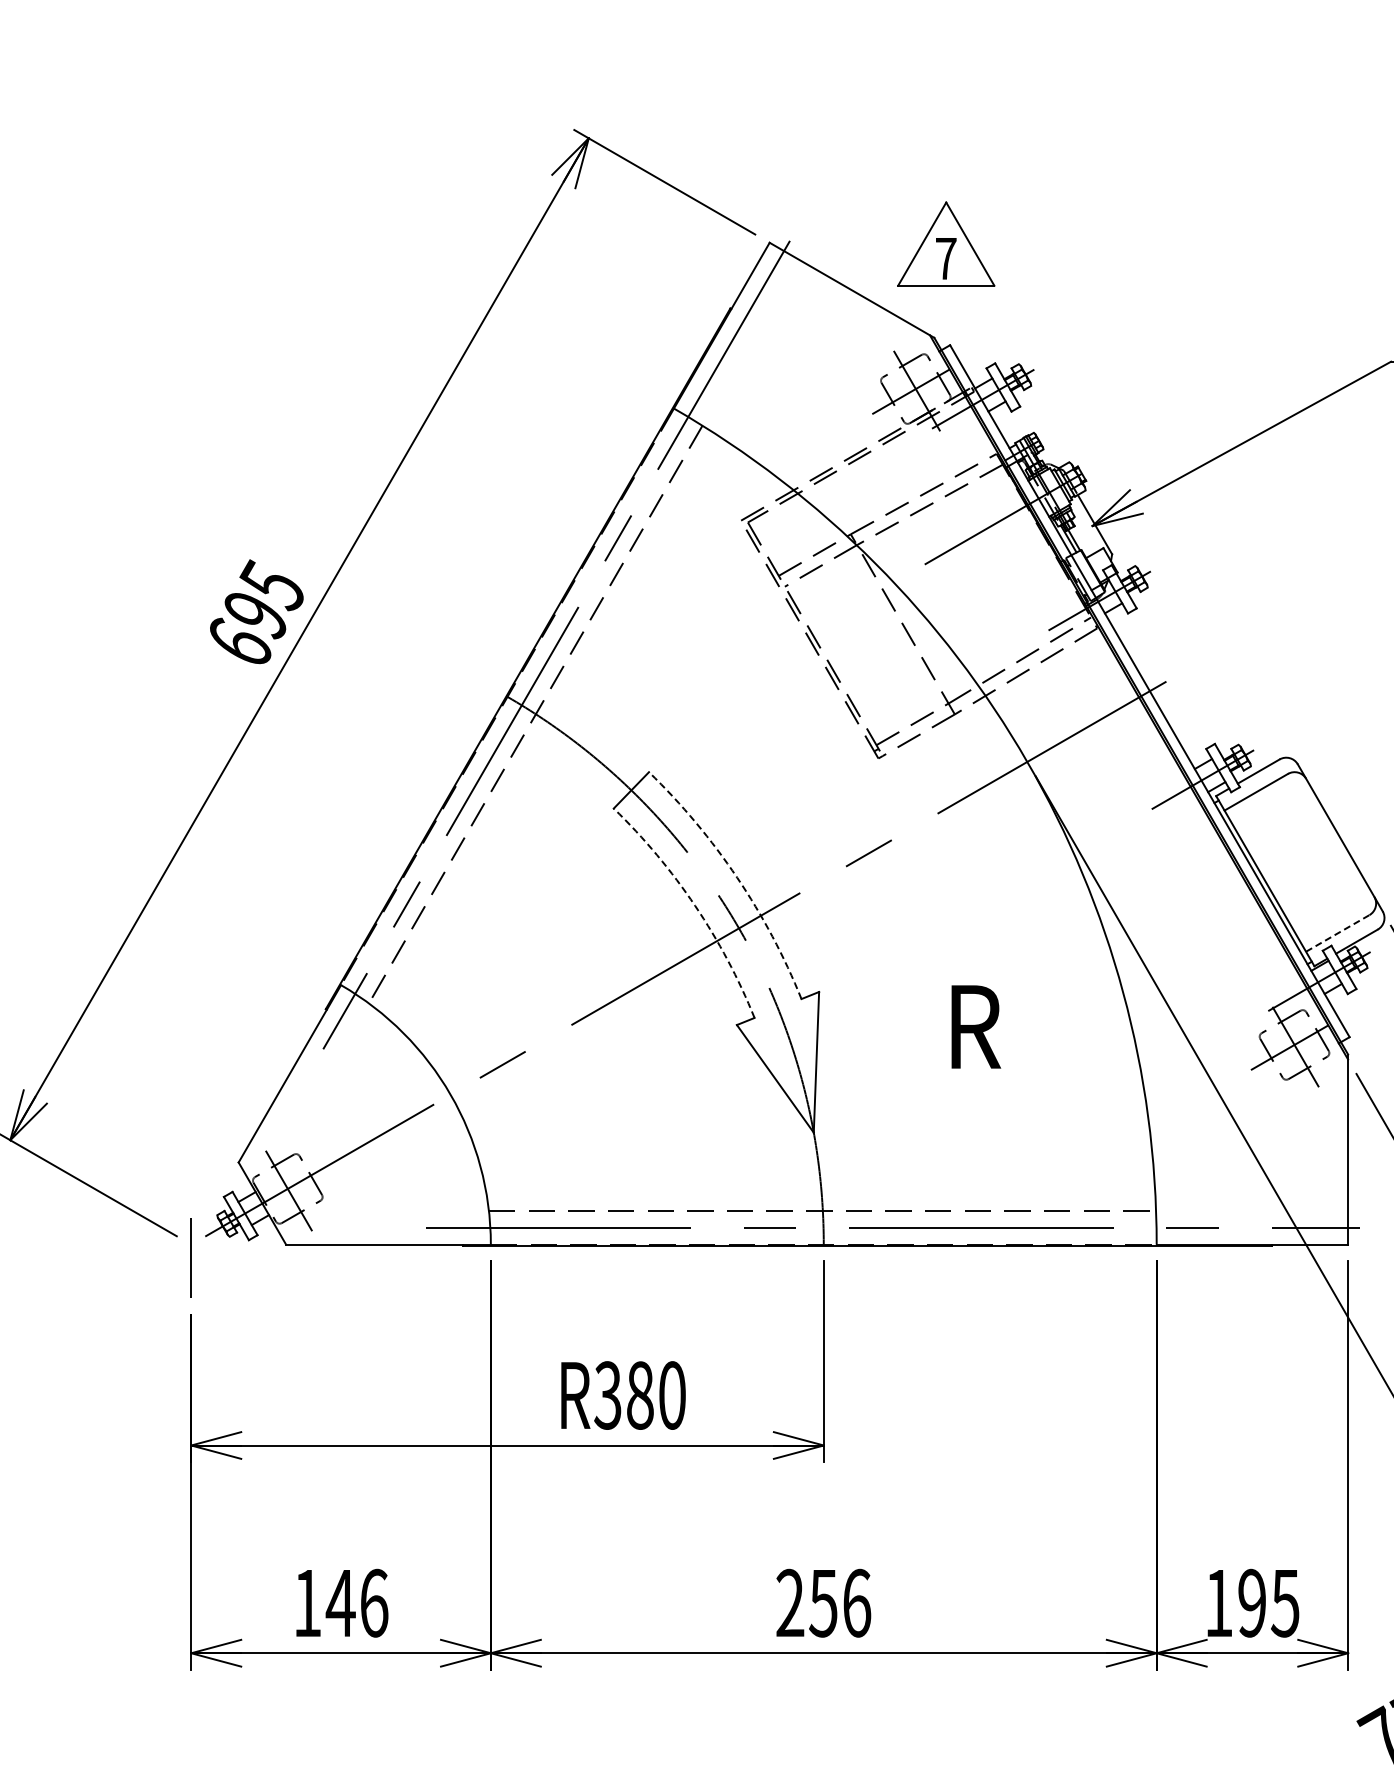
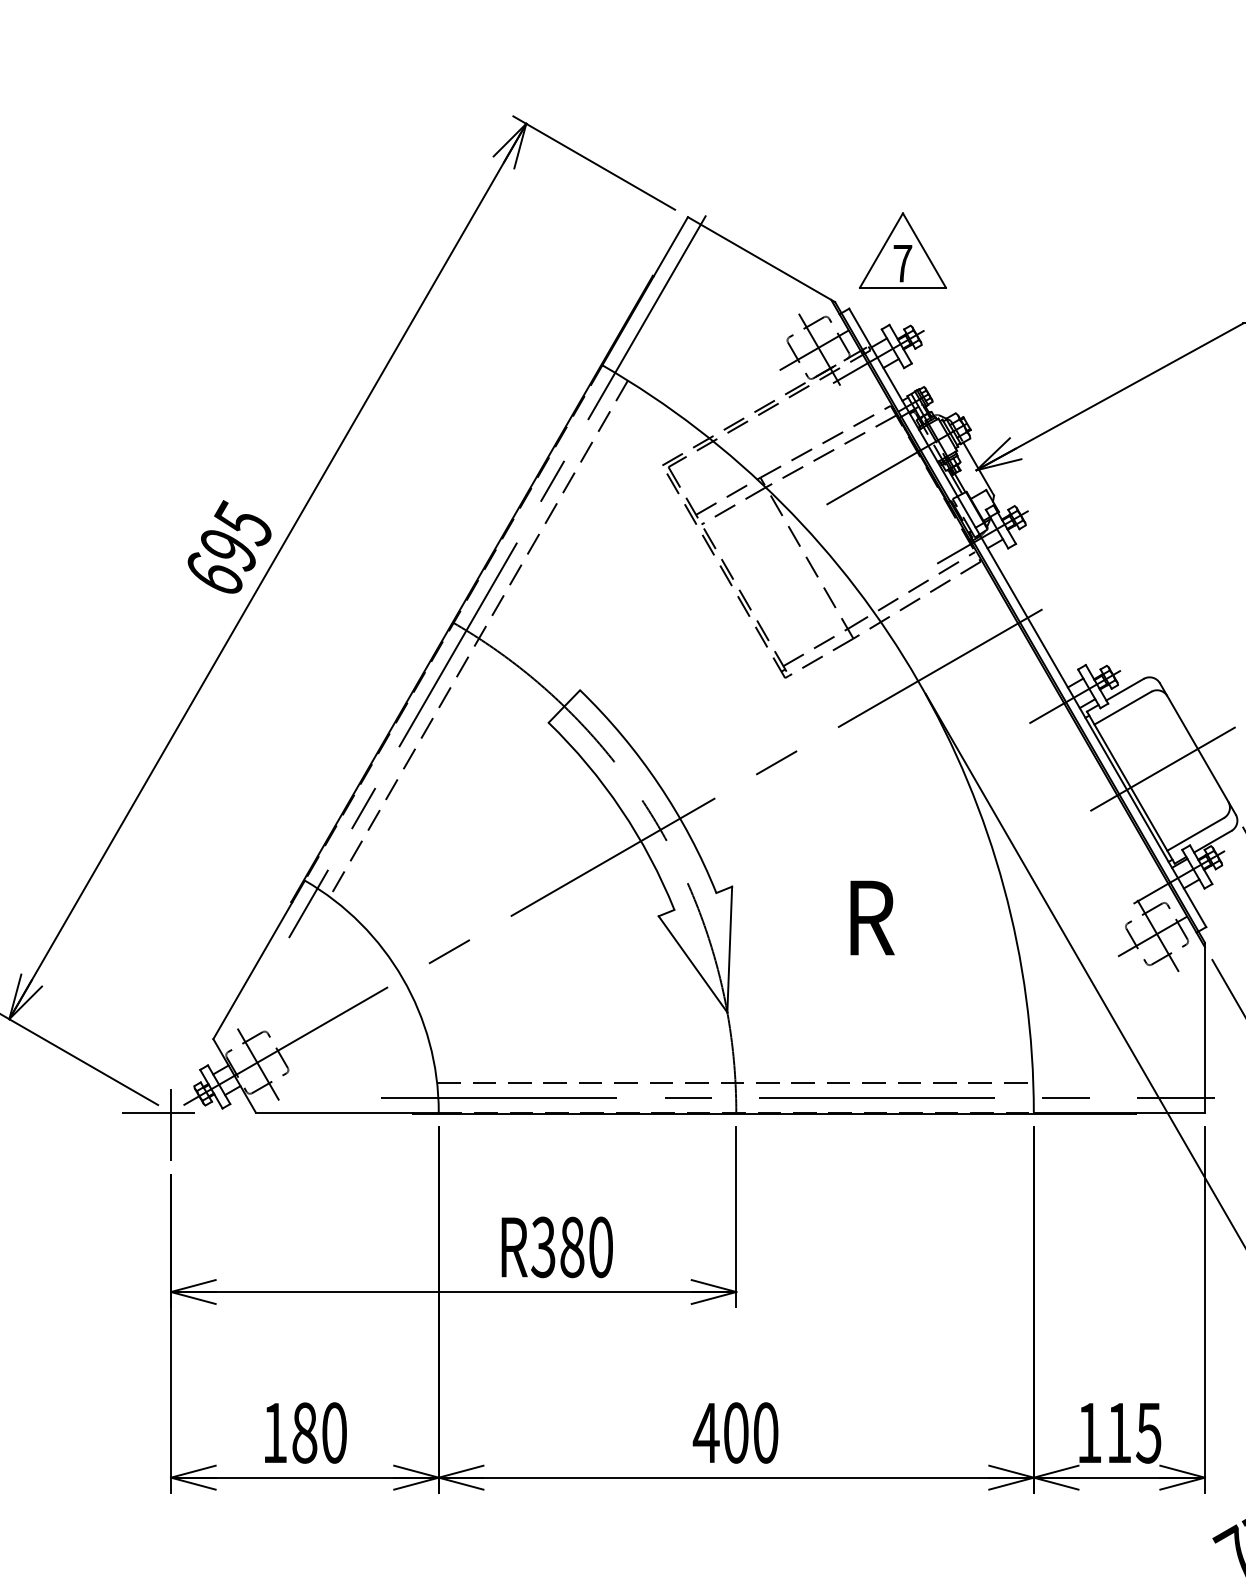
part: (946, 243) -> (903, 249), moved
line: (1300, 860) -> (1162, 769), added
arc: (737, 877) -> (659, 784), dashed -> solid
arc: (695, 905) -> (621, 809), dashed -> solid
line: (1337, 933) -> (1195, 834), dashed -> solid
line: (176, 1244) -> (157, 1112), added
text: (356, 1602) -> (318, 1432), 146 -> 180
text: (823, 1602) -> (736, 1432), 256 -> 400
text: (1251, 1602) -> (1118, 1432), 195 -> 115

